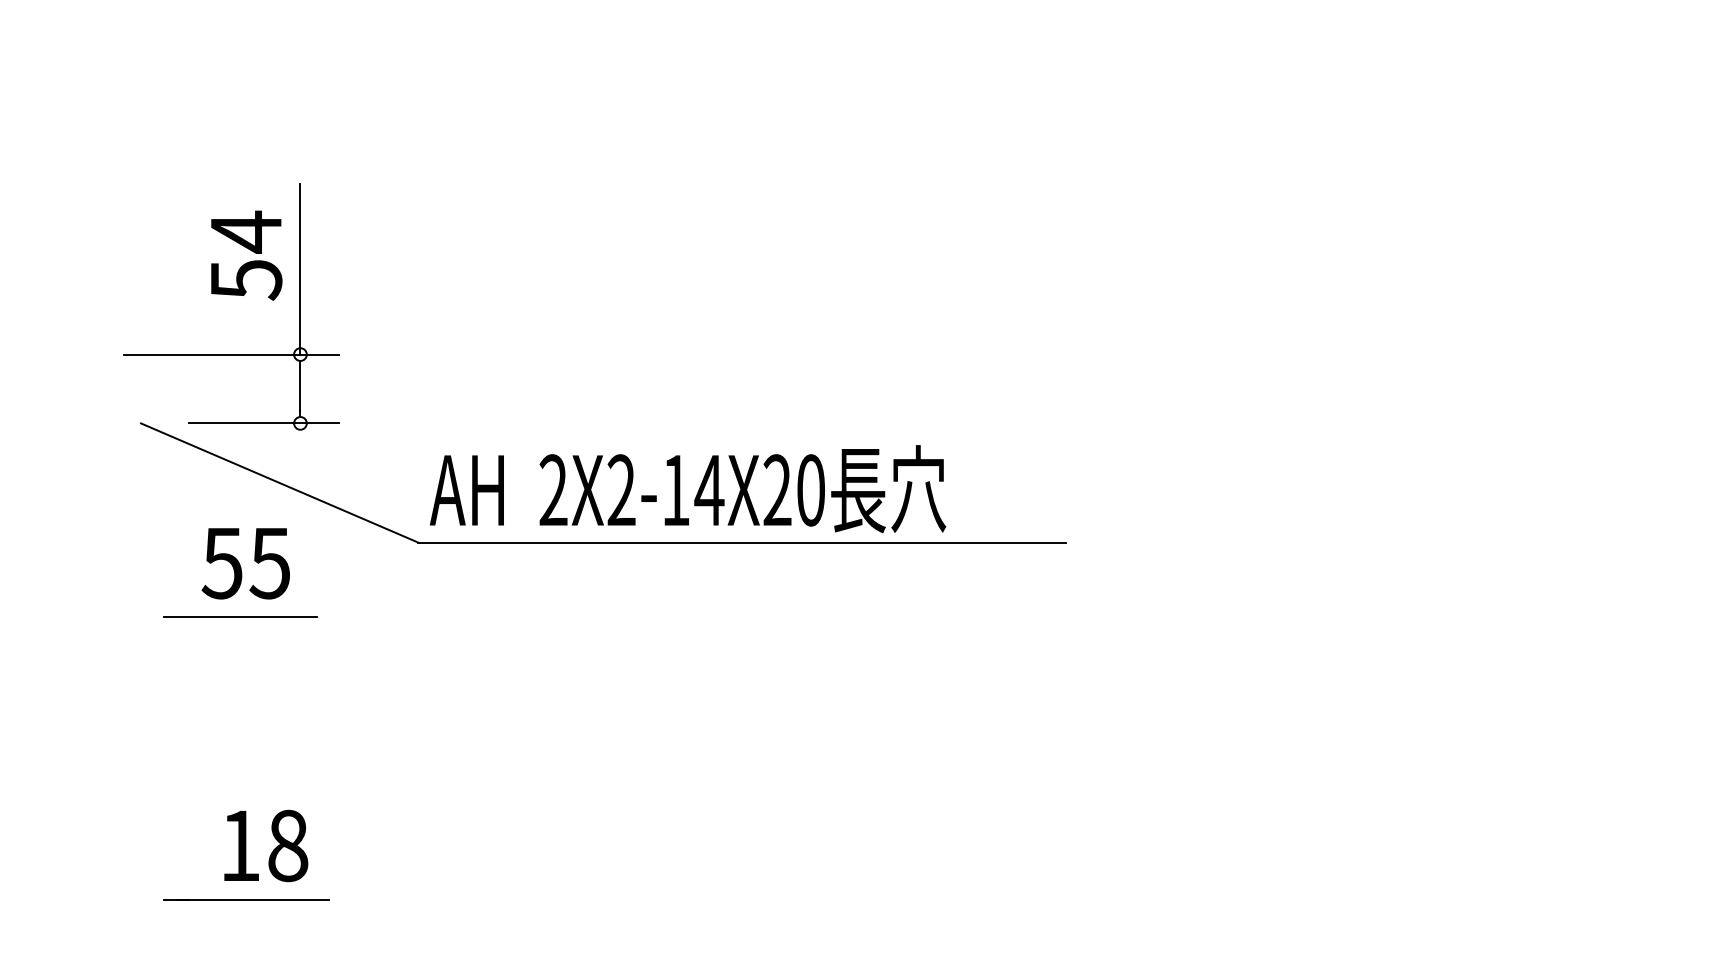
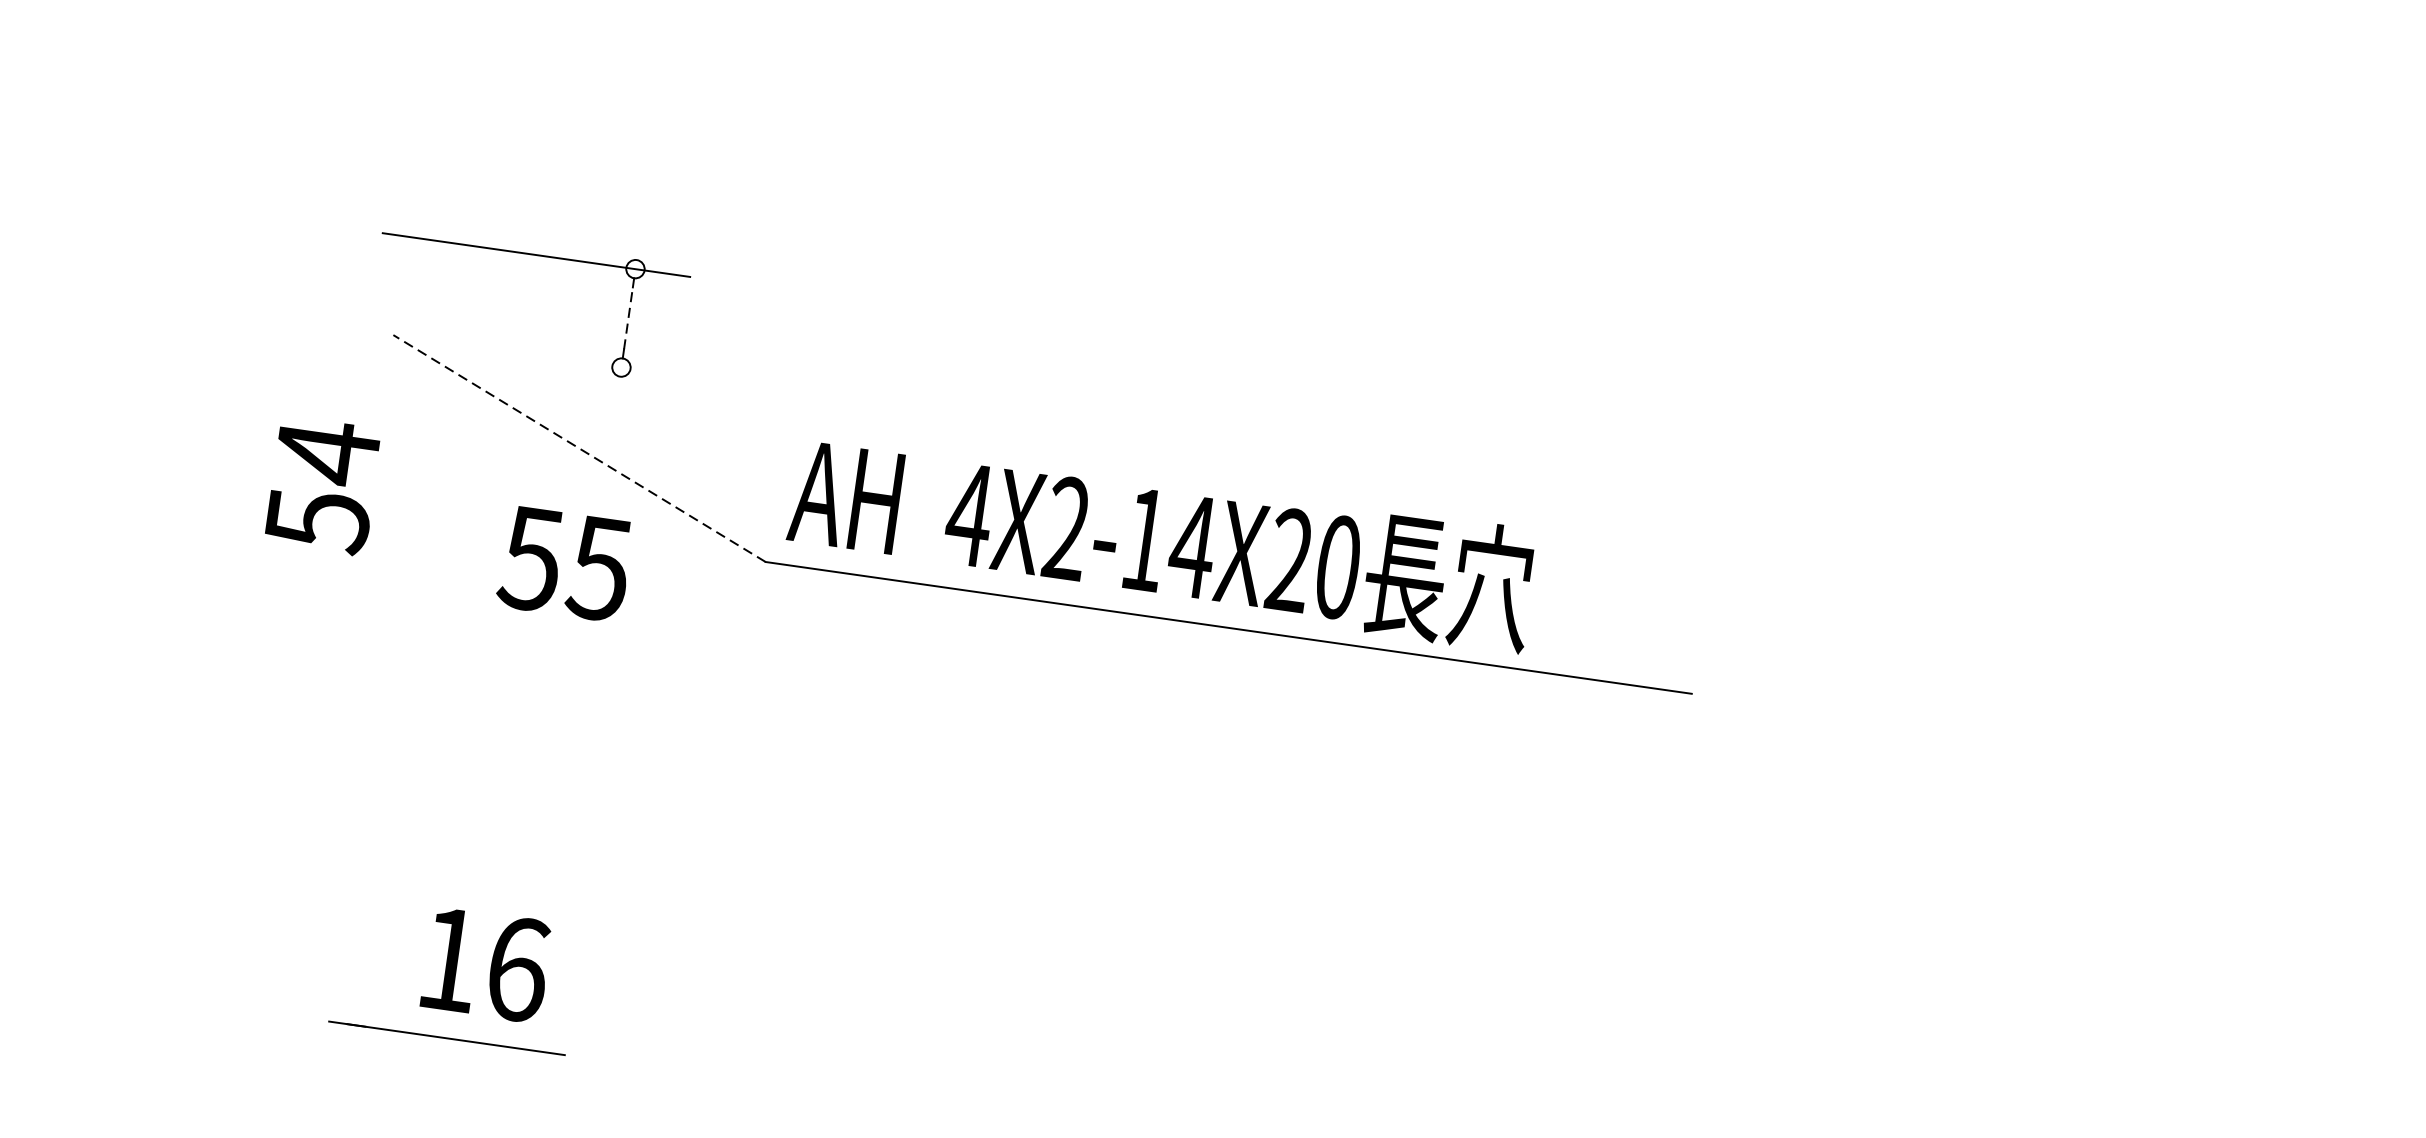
text: (246, 255) -> (323, 485), moved
line: (300, 269) -> (652, 147), removed
line: (300, 389) -> (628, 319), solid -> dashed
line: (263, 423) -> (568, 360), removed
line: (279, 482) -> (579, 447), solid -> dashed
text: (553, 489) -> (969, 513), 2X2-14X20 -> 4X2-14X20
text: (245, 563) -> (564, 563), moved
line: (240, 617) -> (496, 632), removed
text: (288, 845) -> (518, 968), 18 -> 16

